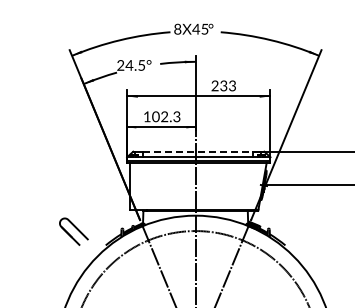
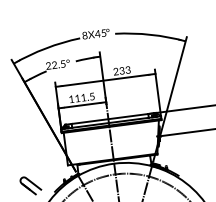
text: (129, 65) -> (54, 65), 24.5 -> 22.5
text: (166, 116) -> (85, 97), 102.3 -> 111.5
line: (198, 151) -> (110, 118), dashed -> solid

